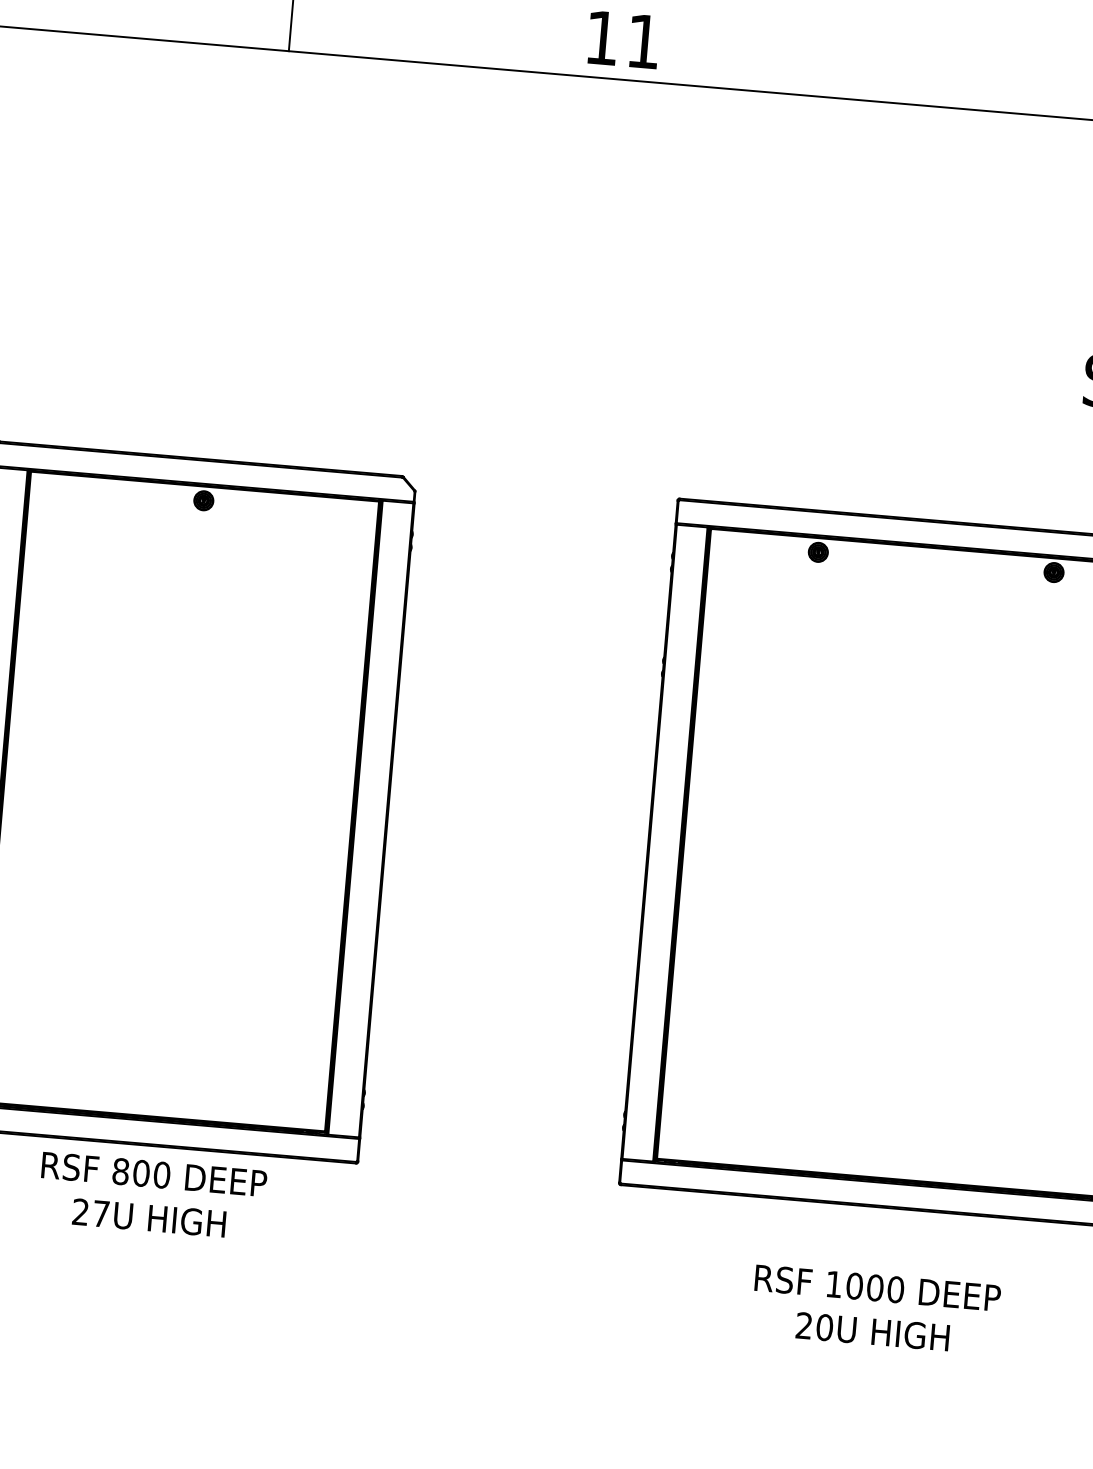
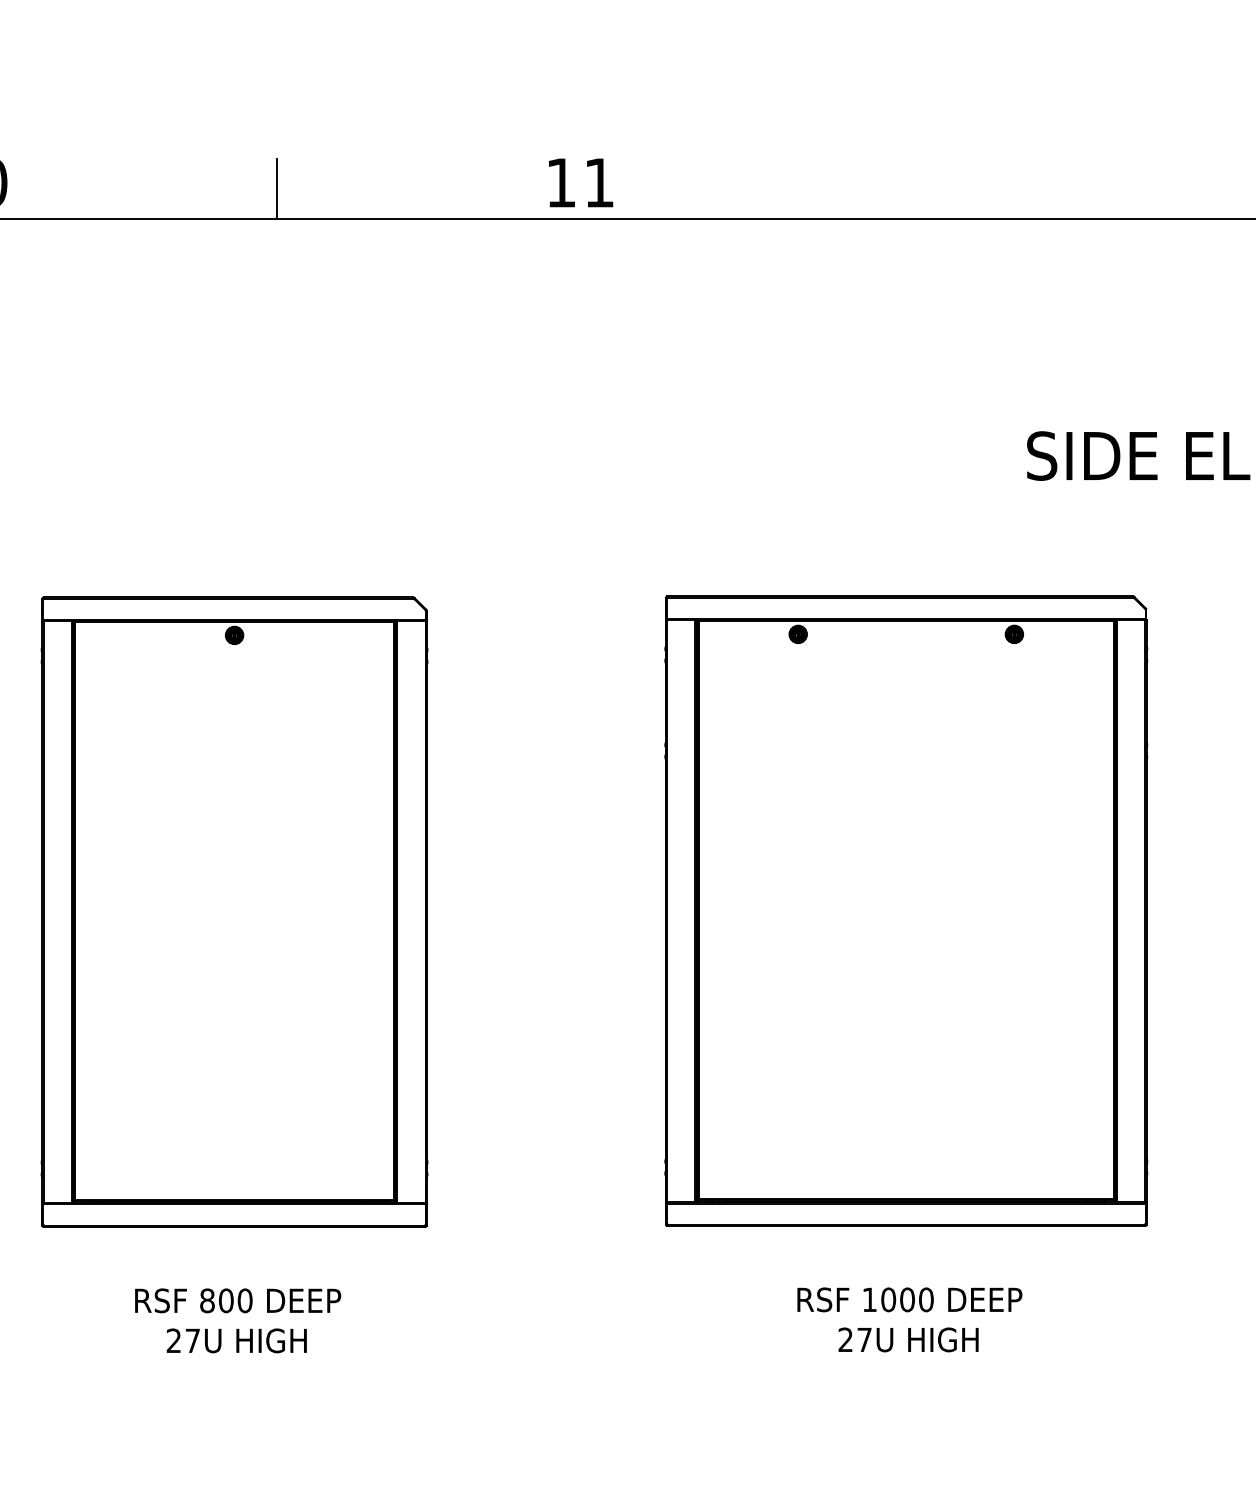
text: (152, 1196) -> (238, 1320), moved
text: (824, 1327) -> (864, 1339), 20U -> 27U

